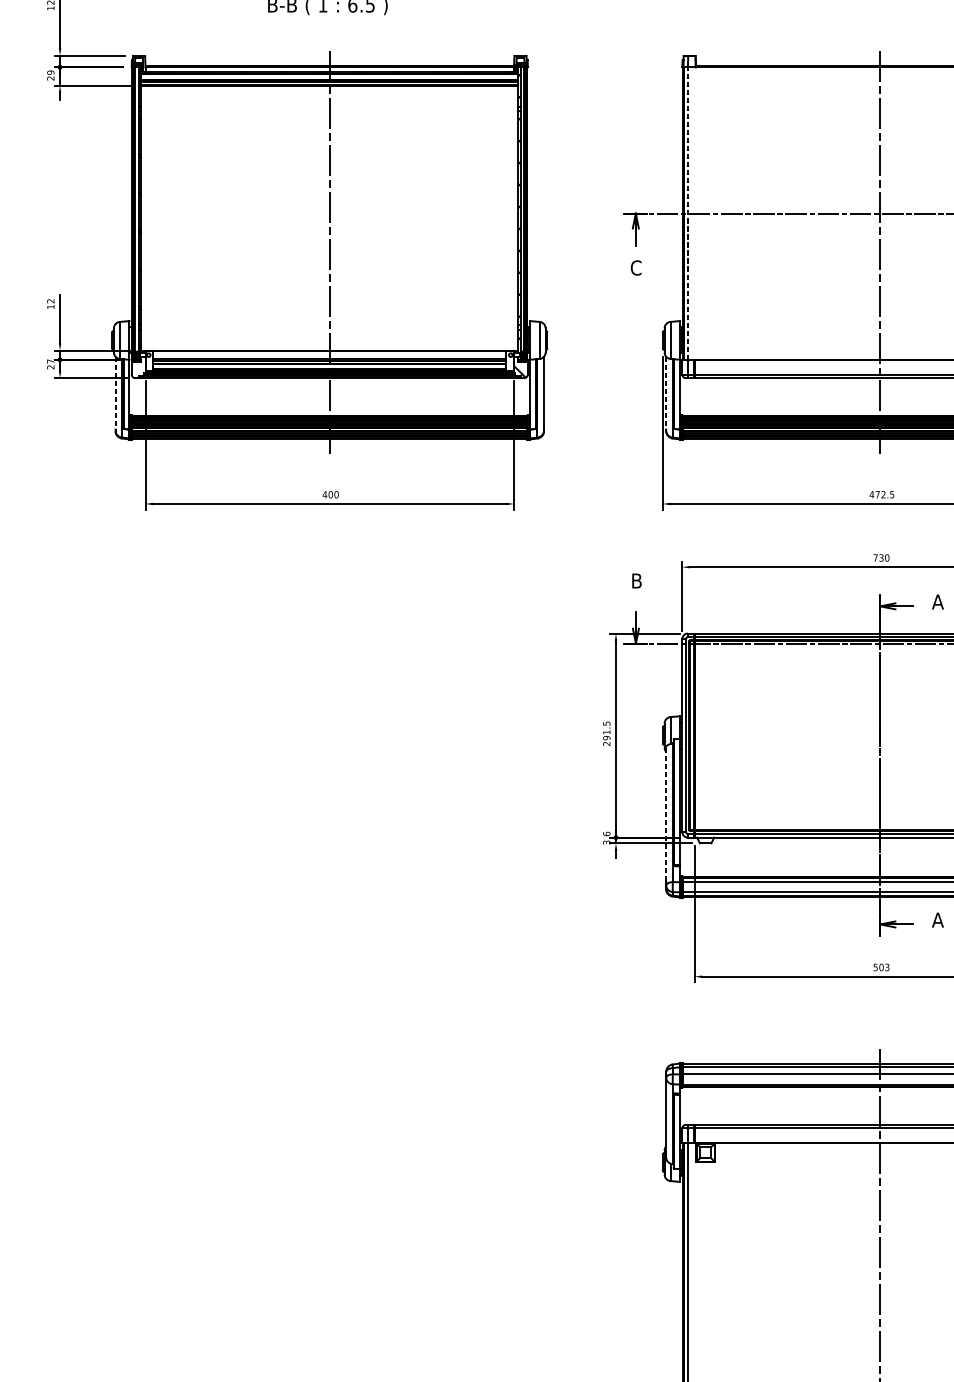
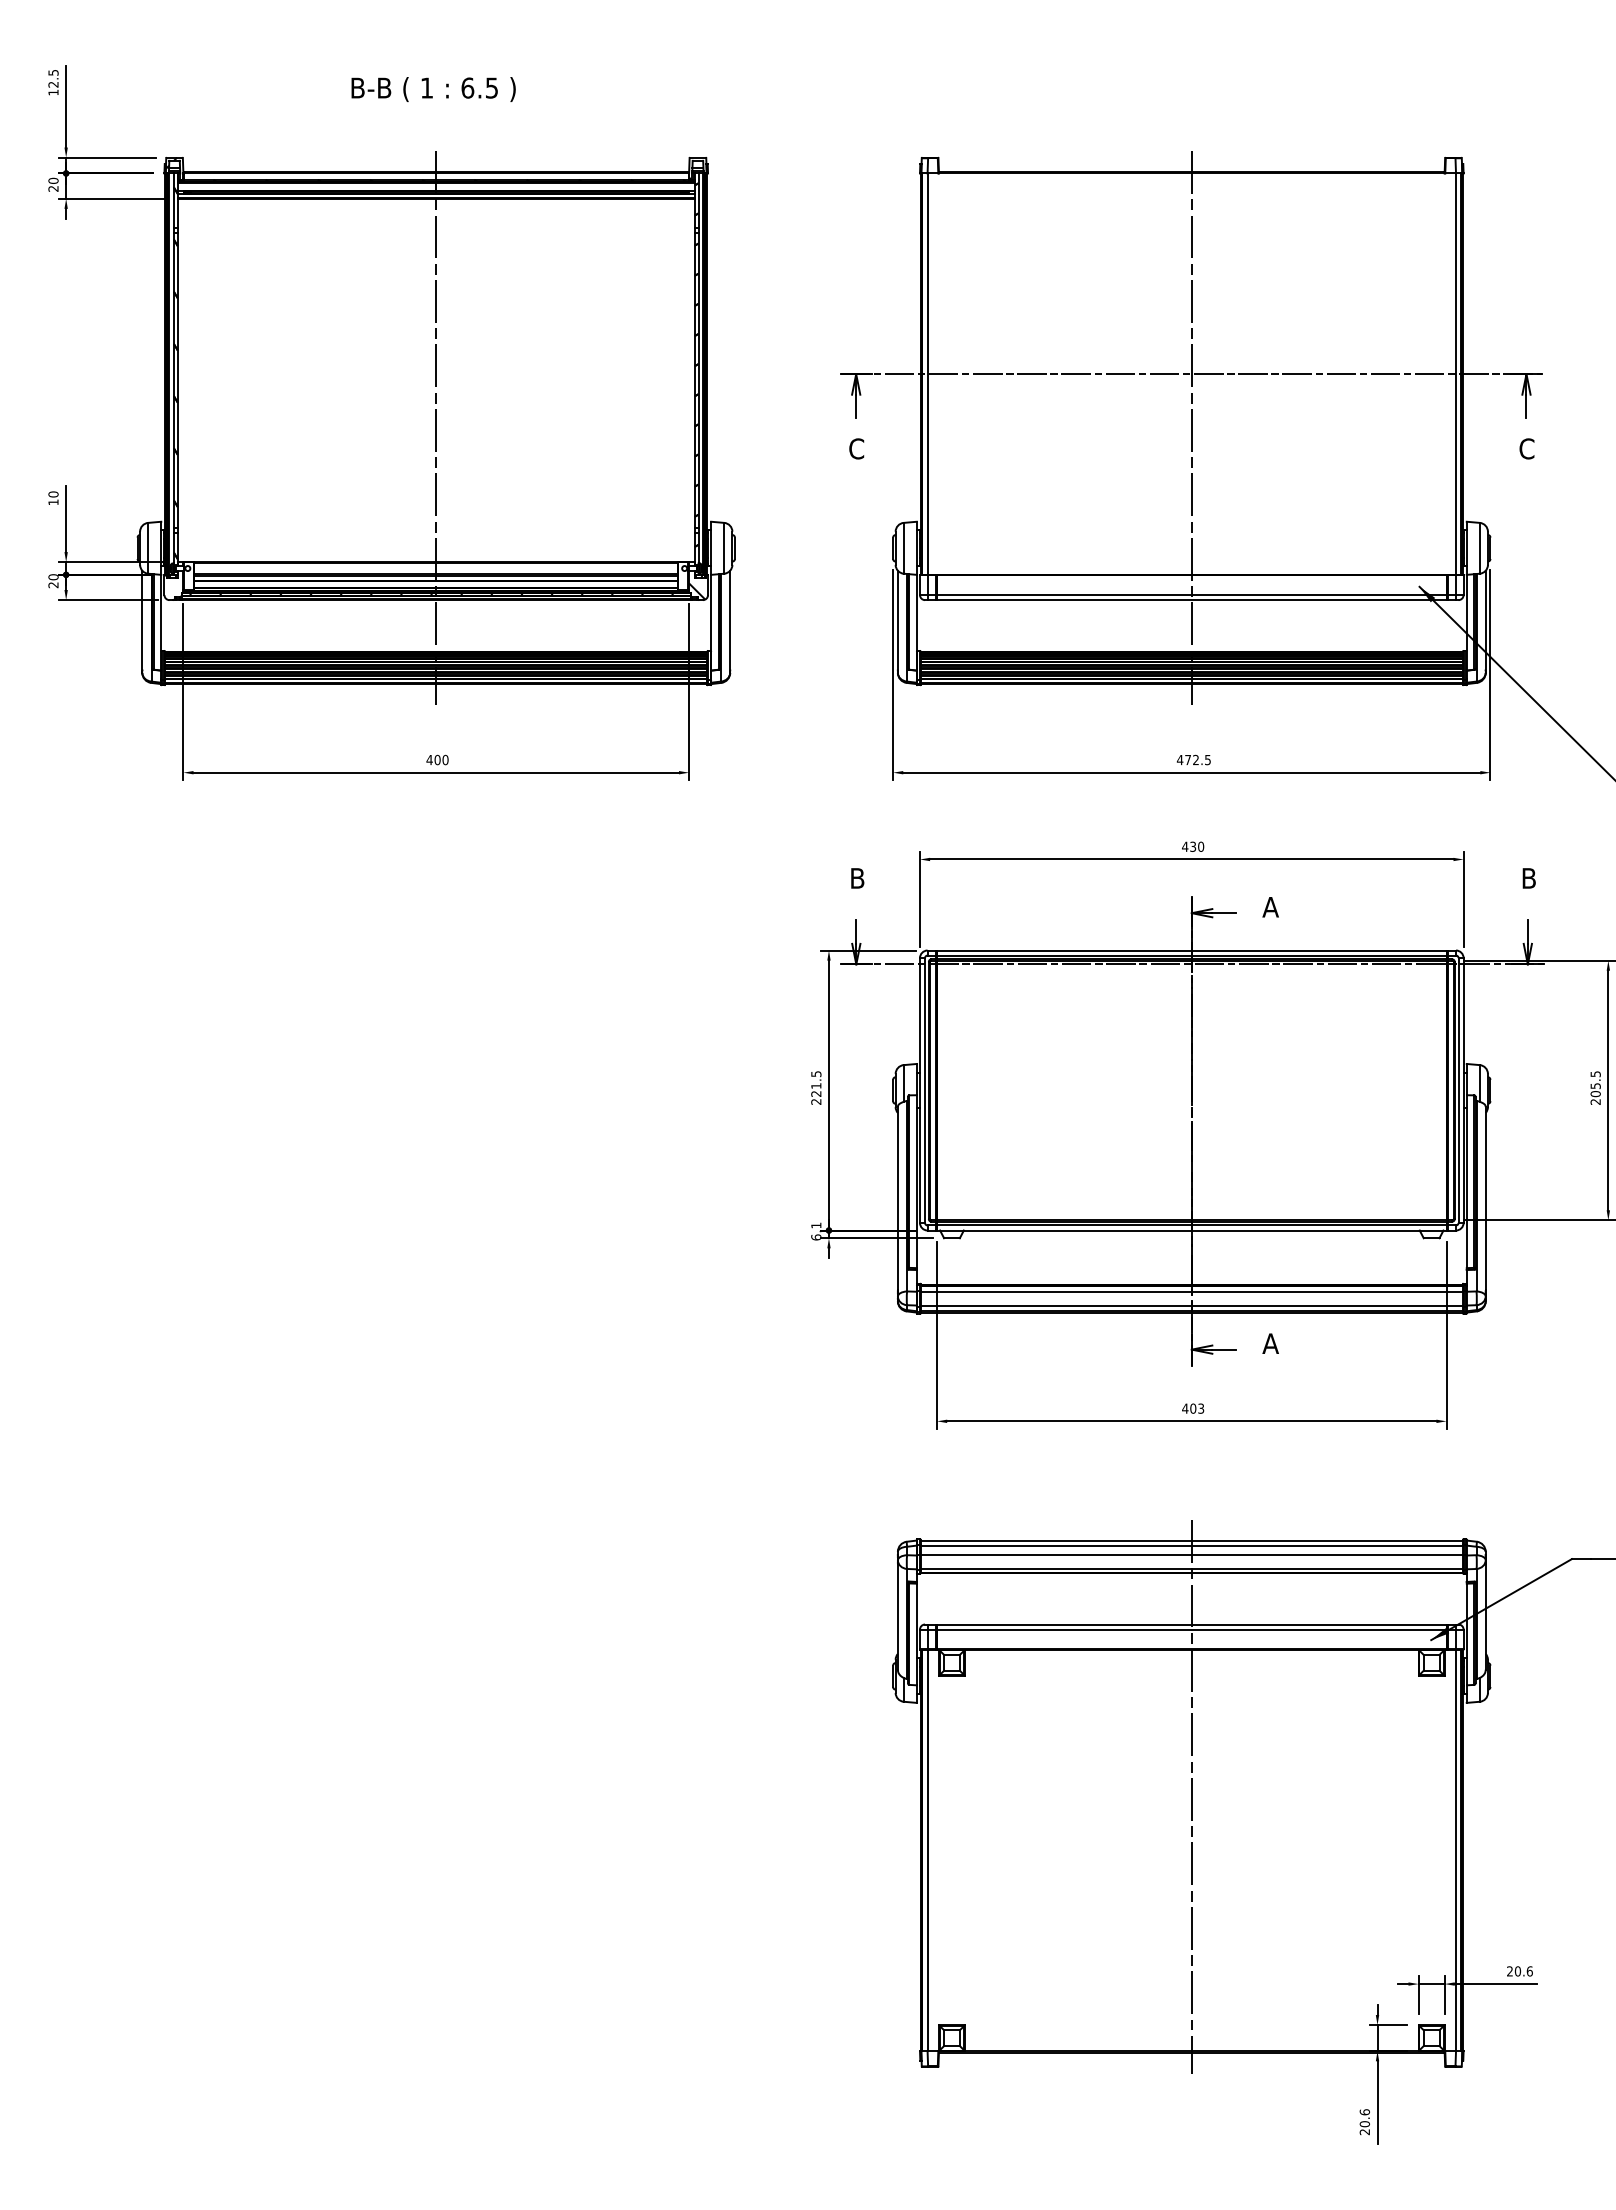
text: (50, 72) -> (53, 180), 29 -> 20
line: (687, 213) -> (927, 374), dashed -> solid
text: (50, 301) -> (53, 494), 12 -> 10
text: (50, 361) -> (53, 577), 27 -> 20
line: (115, 393) -> (142, 620), dashed -> solid
line: (665, 393) -> (897, 620), dashed -> solid
text: (875, 557) -> (1185, 846), 730 -> 430
text: (606, 737) -> (816, 1093), 291.5 -> 221.5
line: (665, 814) -> (897, 1198), dashed -> solid
text: (606, 838) -> (816, 1231), 3.6 -> 6.1
text: (875, 967) -> (1185, 1408), 503 -> 403

